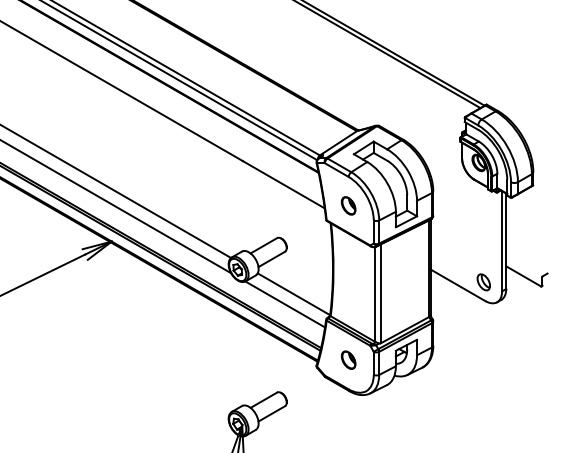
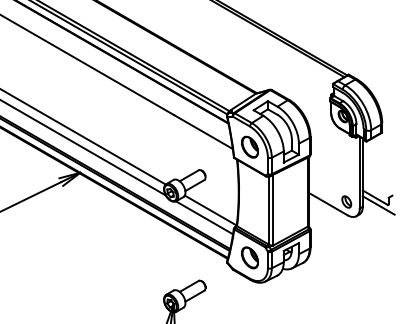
part: (348, 205) -> (249, 146), size x1.67
line: (528, 287) -> (378, 205), added
part: (348, 359) -> (249, 257), size x1.67

